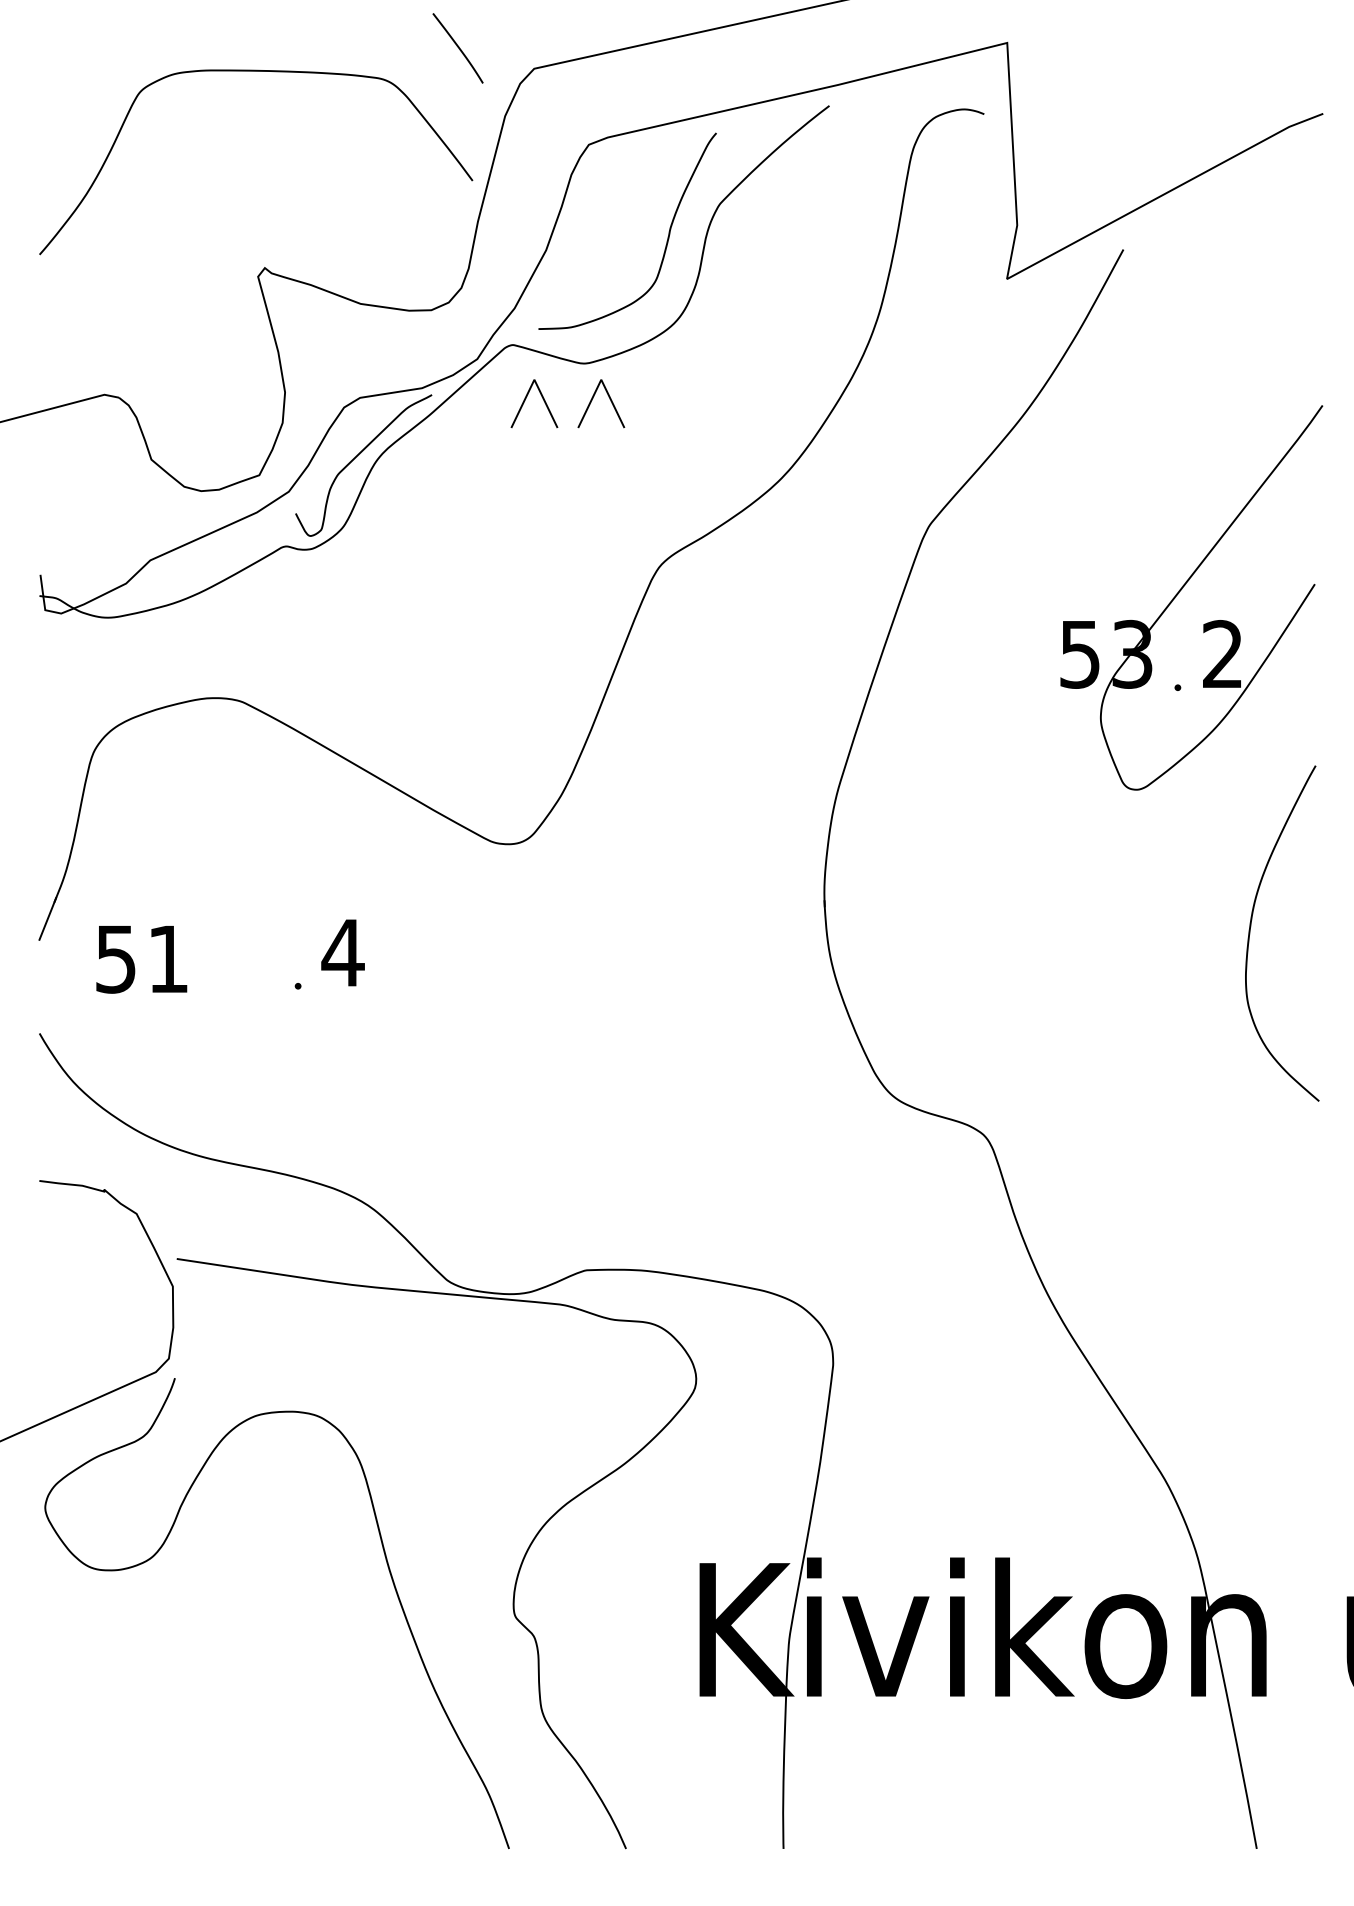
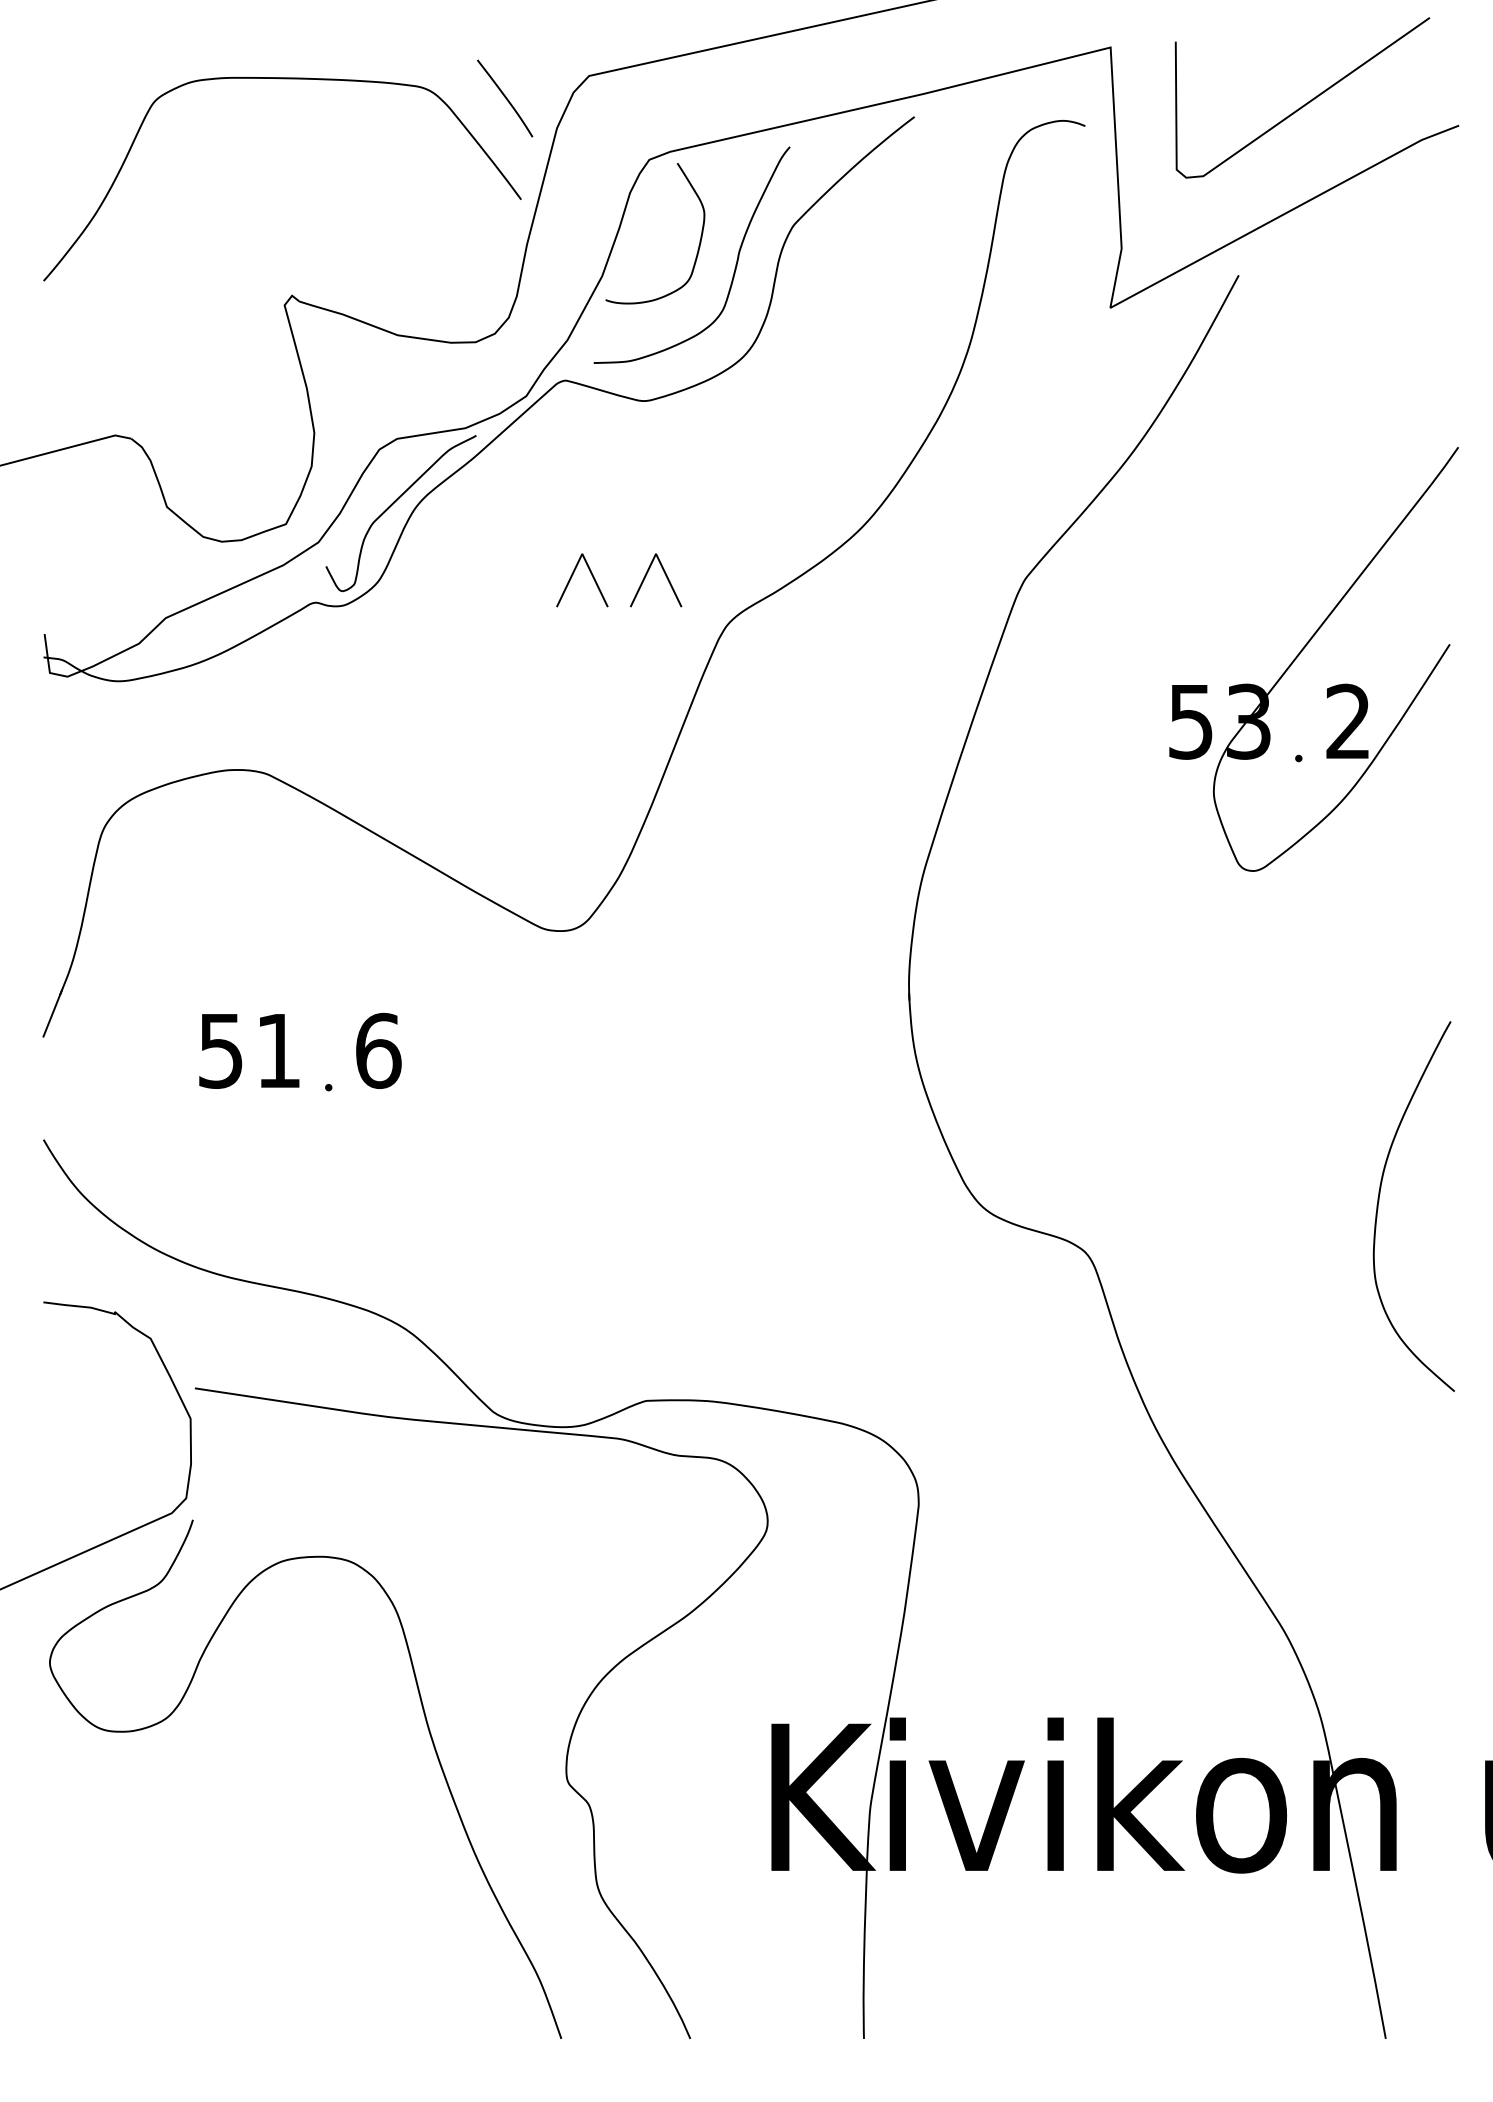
curve: (458, 48) -> (505, 98), moved
line: (1184, 92) -> (1306, 102), added
curve: (634, 217) -> (699, 240), added
part: (585, 410) -> (638, 587), moved
curve: (1251, 928) -> (1379, 1201), moved
text: (343, 952) -> (378, 1050), 4 -> 6
text: (141, 959) -> (249, 1051), moved

